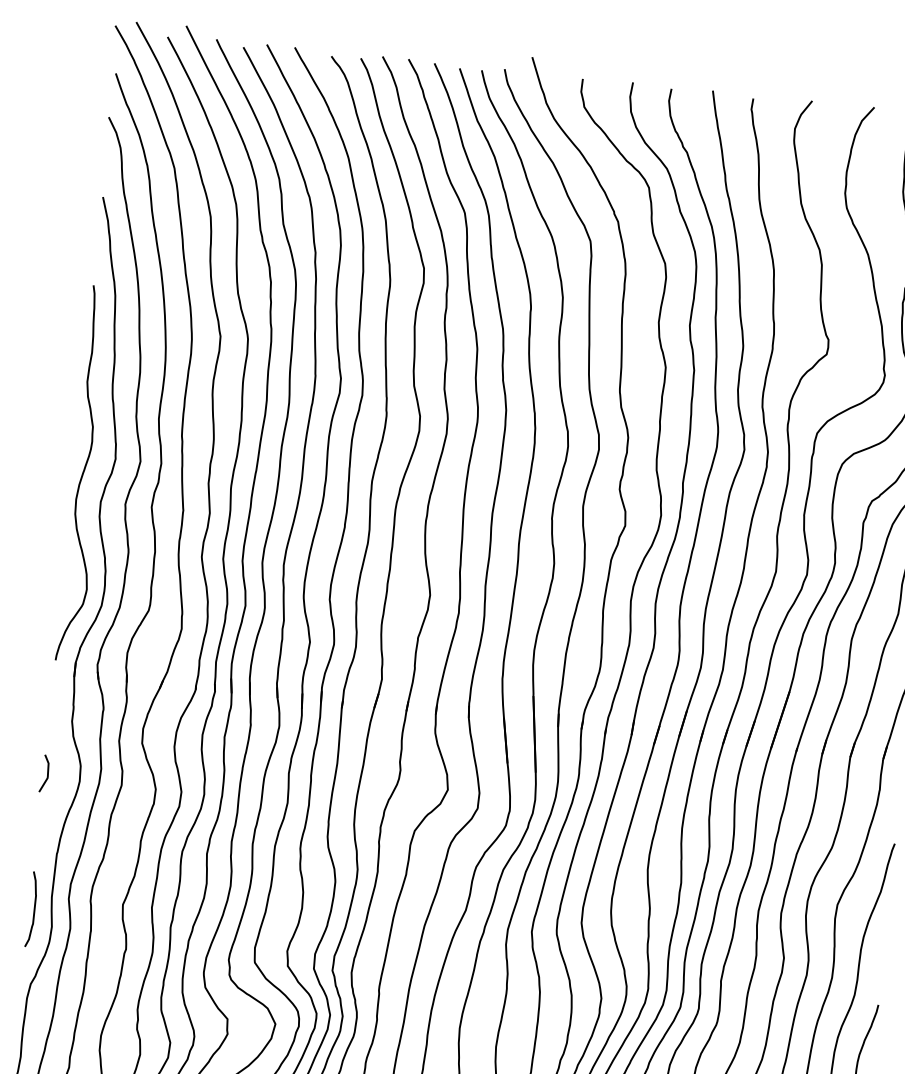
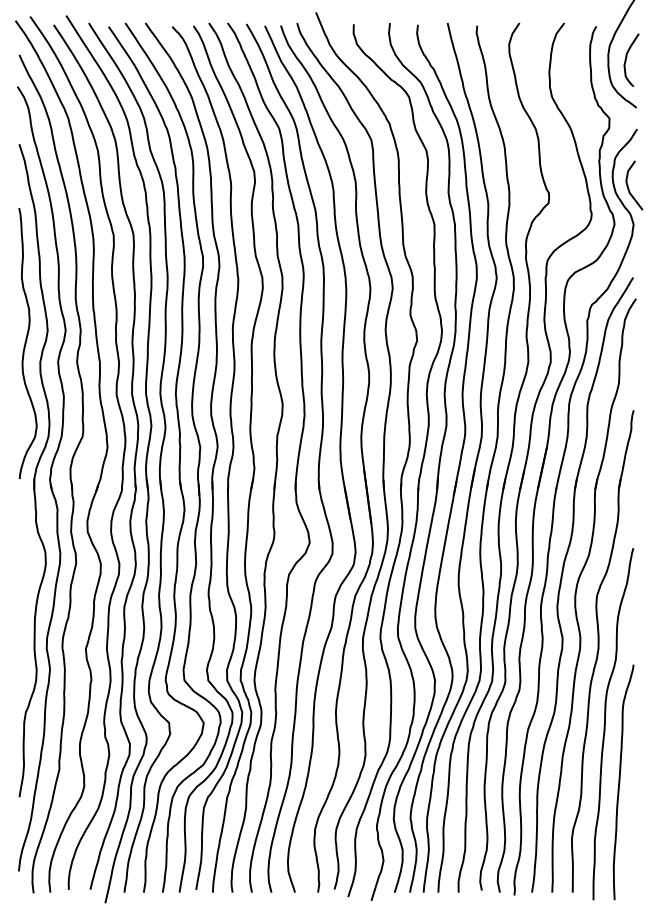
line: (46, 773) -> (21, 560), removed
curve: (33, 908) -> (22, 658), removed

